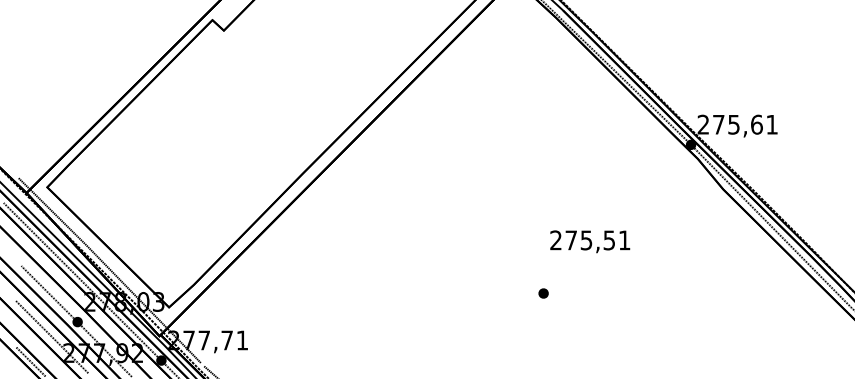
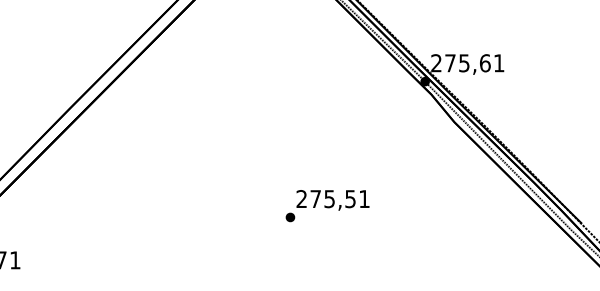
text: (590, 241) -> (333, 200), moved

